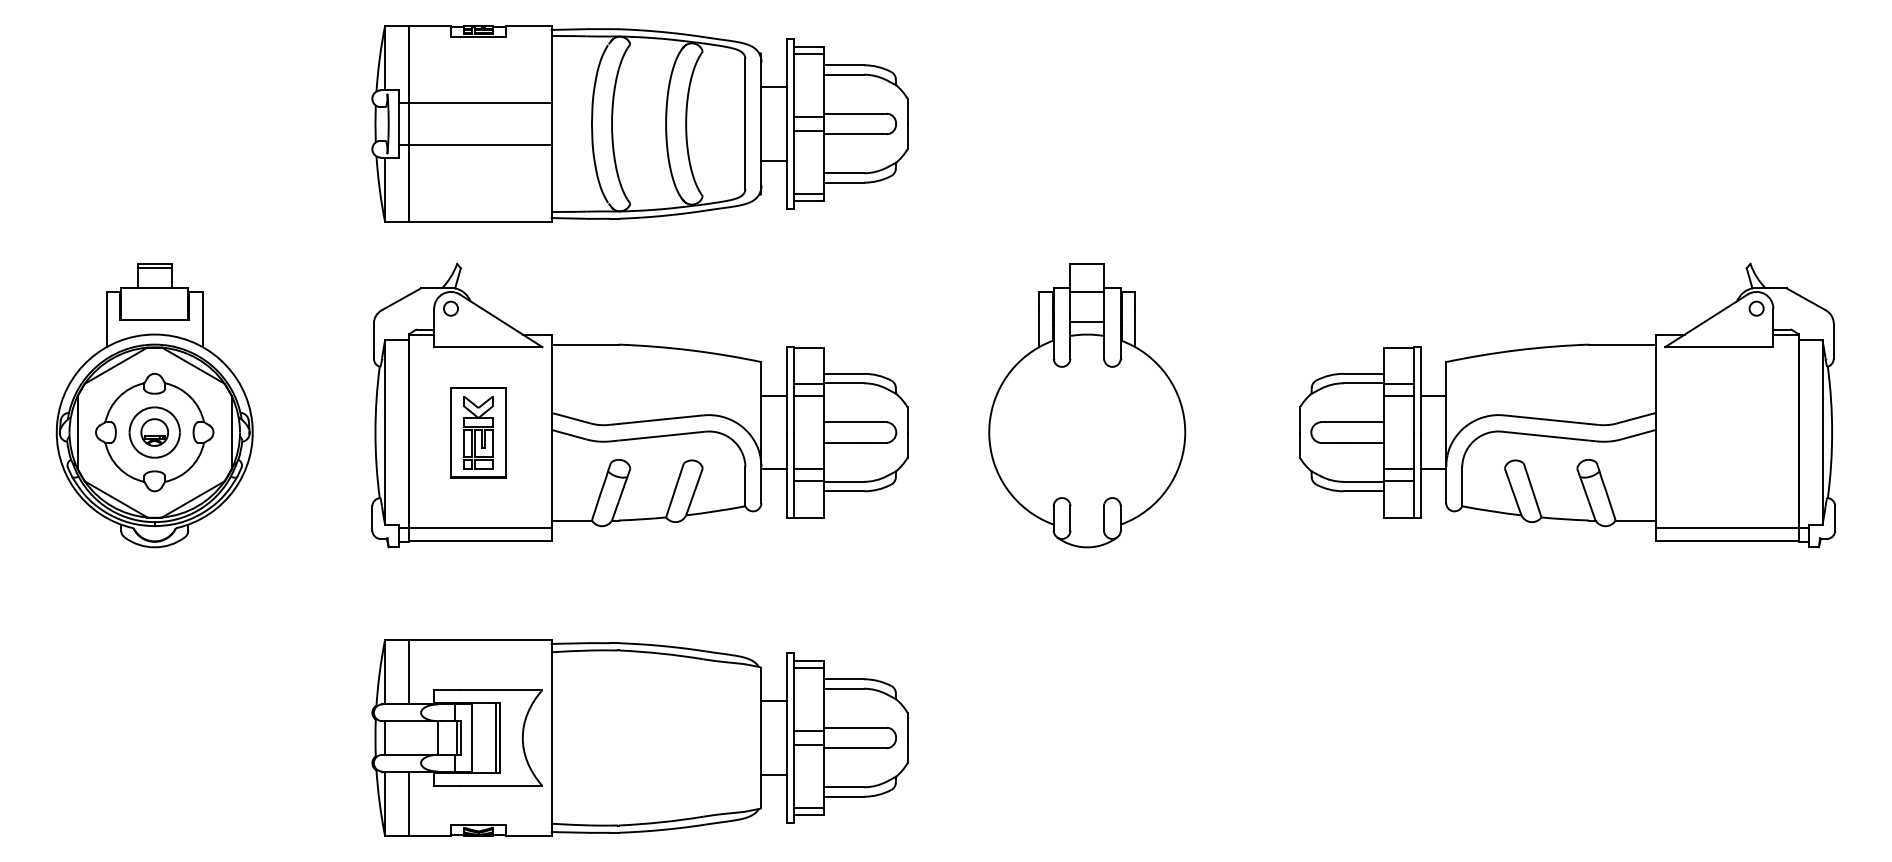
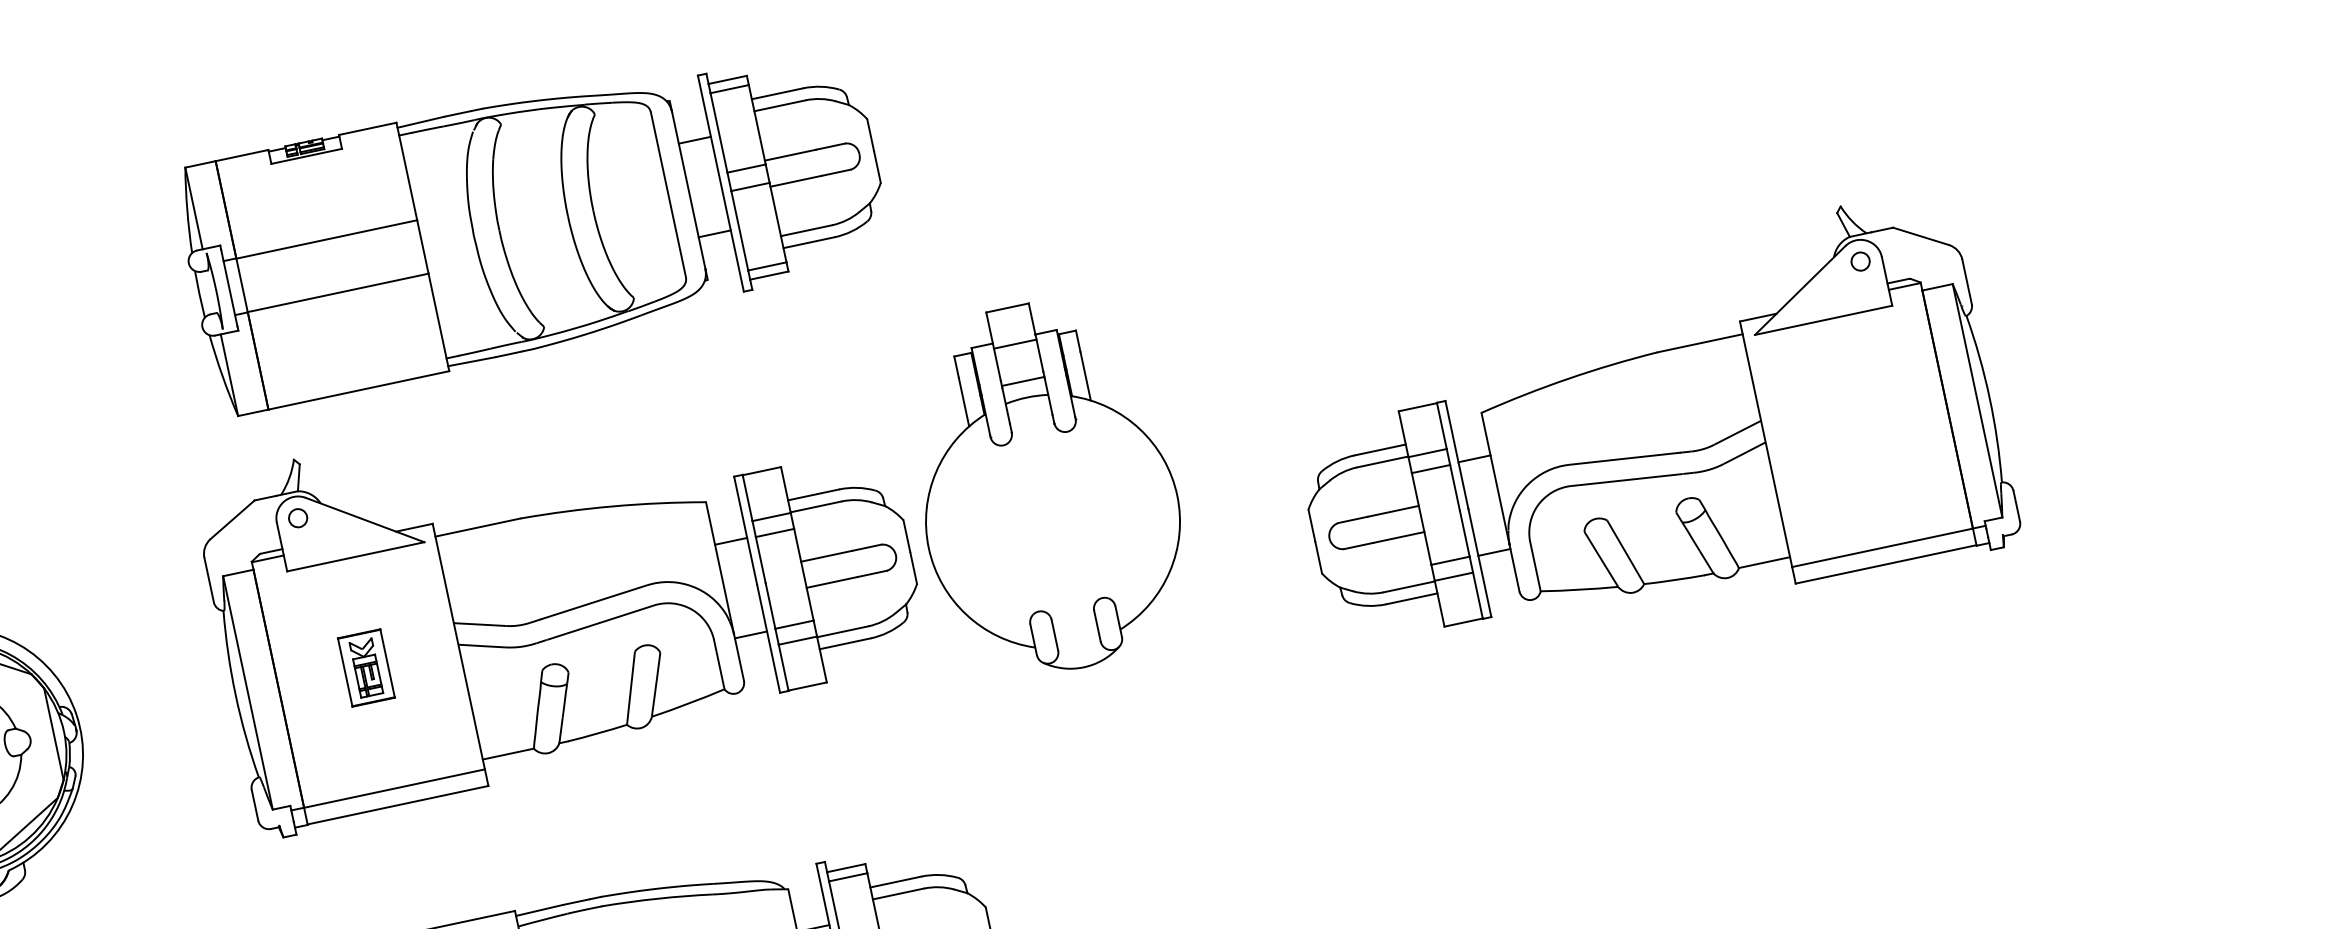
part: (639, 123) -> (534, 222), moved
part: (1087, 405) -> (1046, 487), moved
part: (1567, 405) -> (1646, 435), moved
part: (478, 432) -> (366, 667), size x0.6

